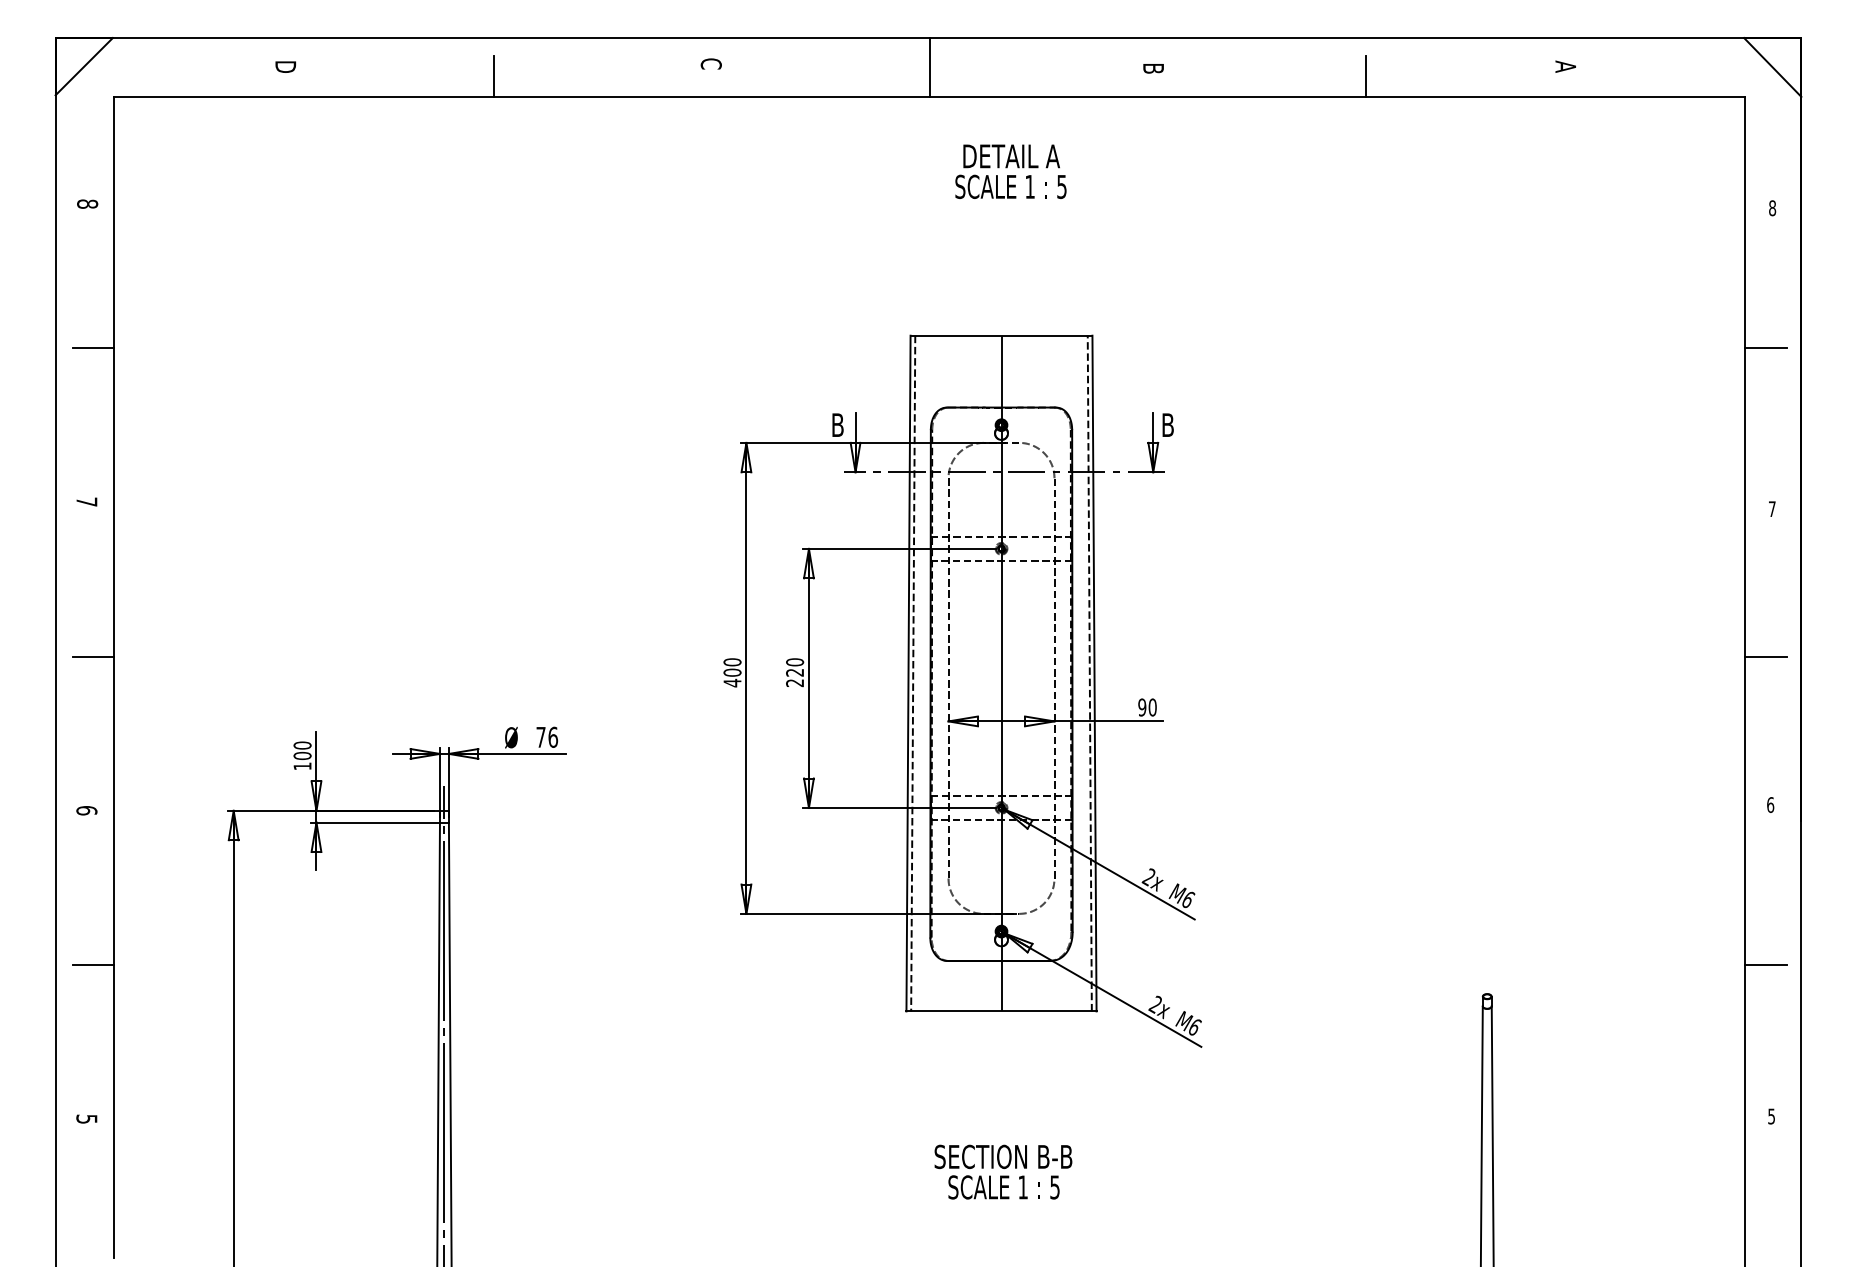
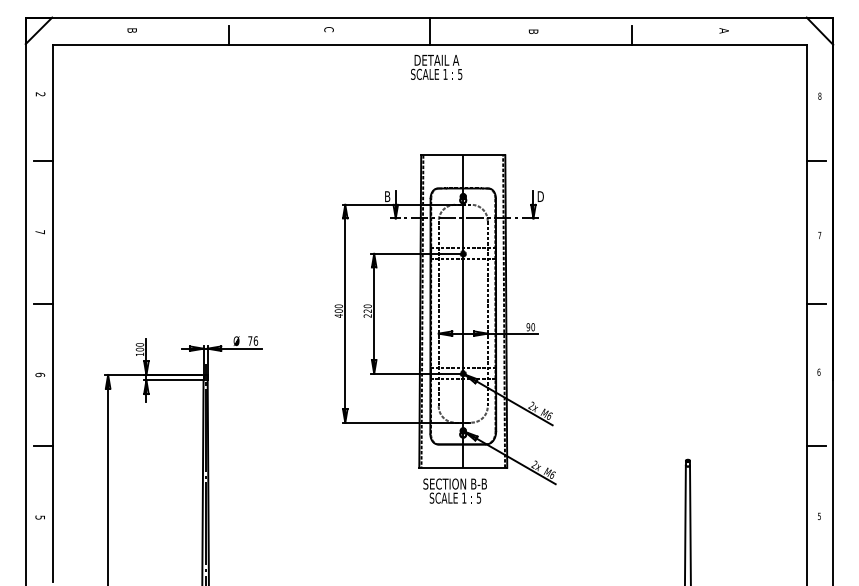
text: (286, 68) -> (132, 31), D -> B
text: (1010, 171) -> (436, 67), moved
text: (87, 204) -> (40, 94), 8 -> 2
text: (1168, 424) -> (540, 196), B -> D
text: (1002, 1170) -> (454, 490), moved

